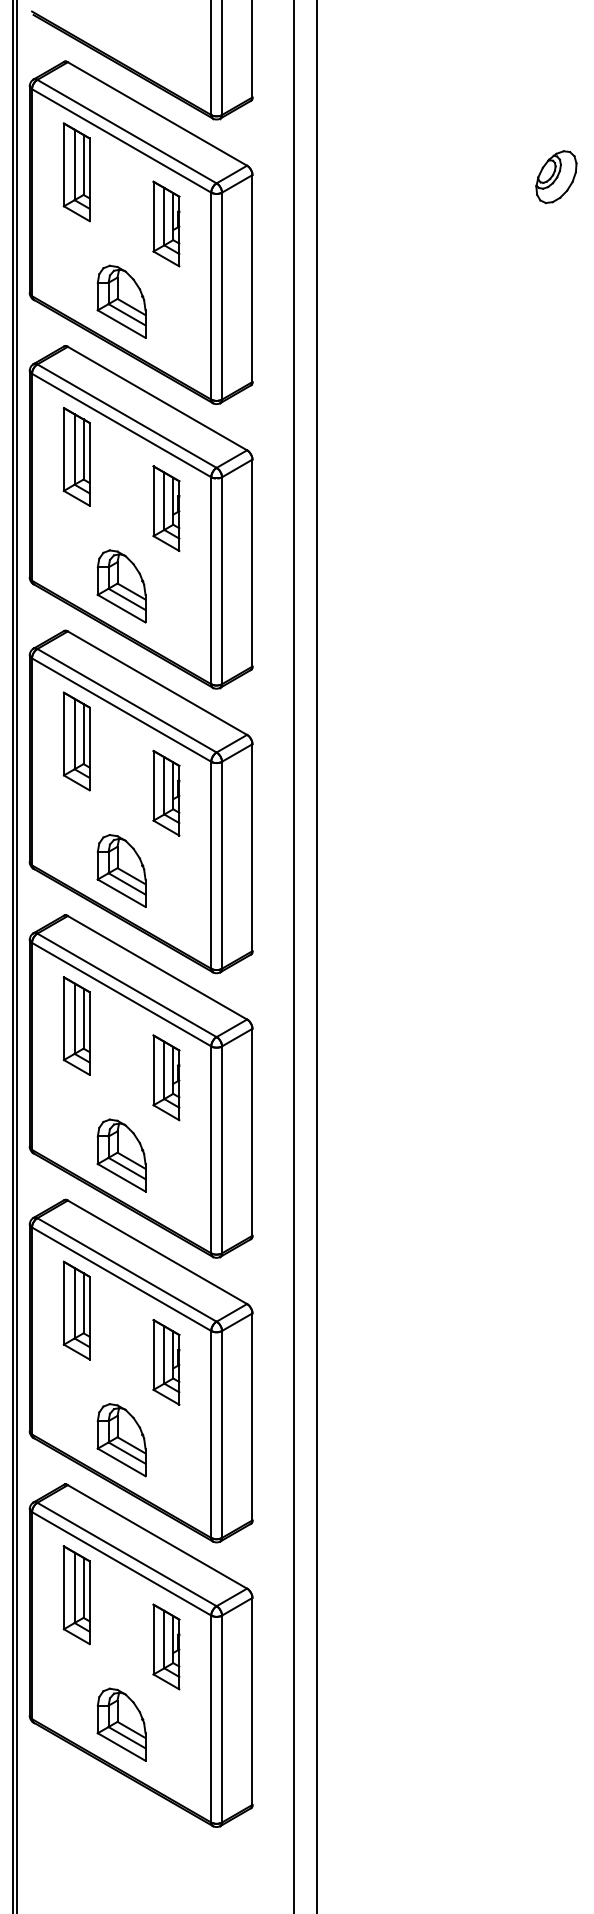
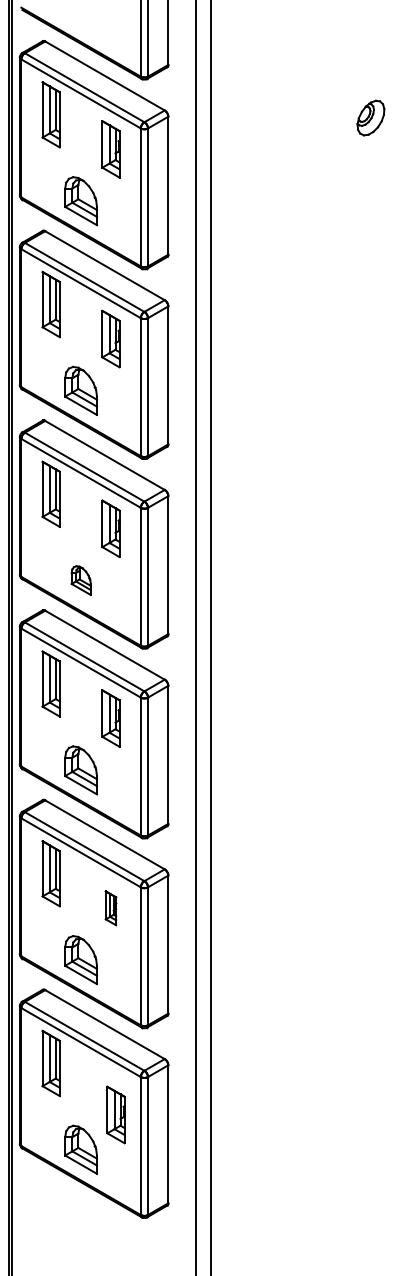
part: (122, 870) -> (81, 580), size x0.6
part: (165, 1362) -> (110, 908), size x0.6
part: (165, 1646) -> (115, 1114), moved

